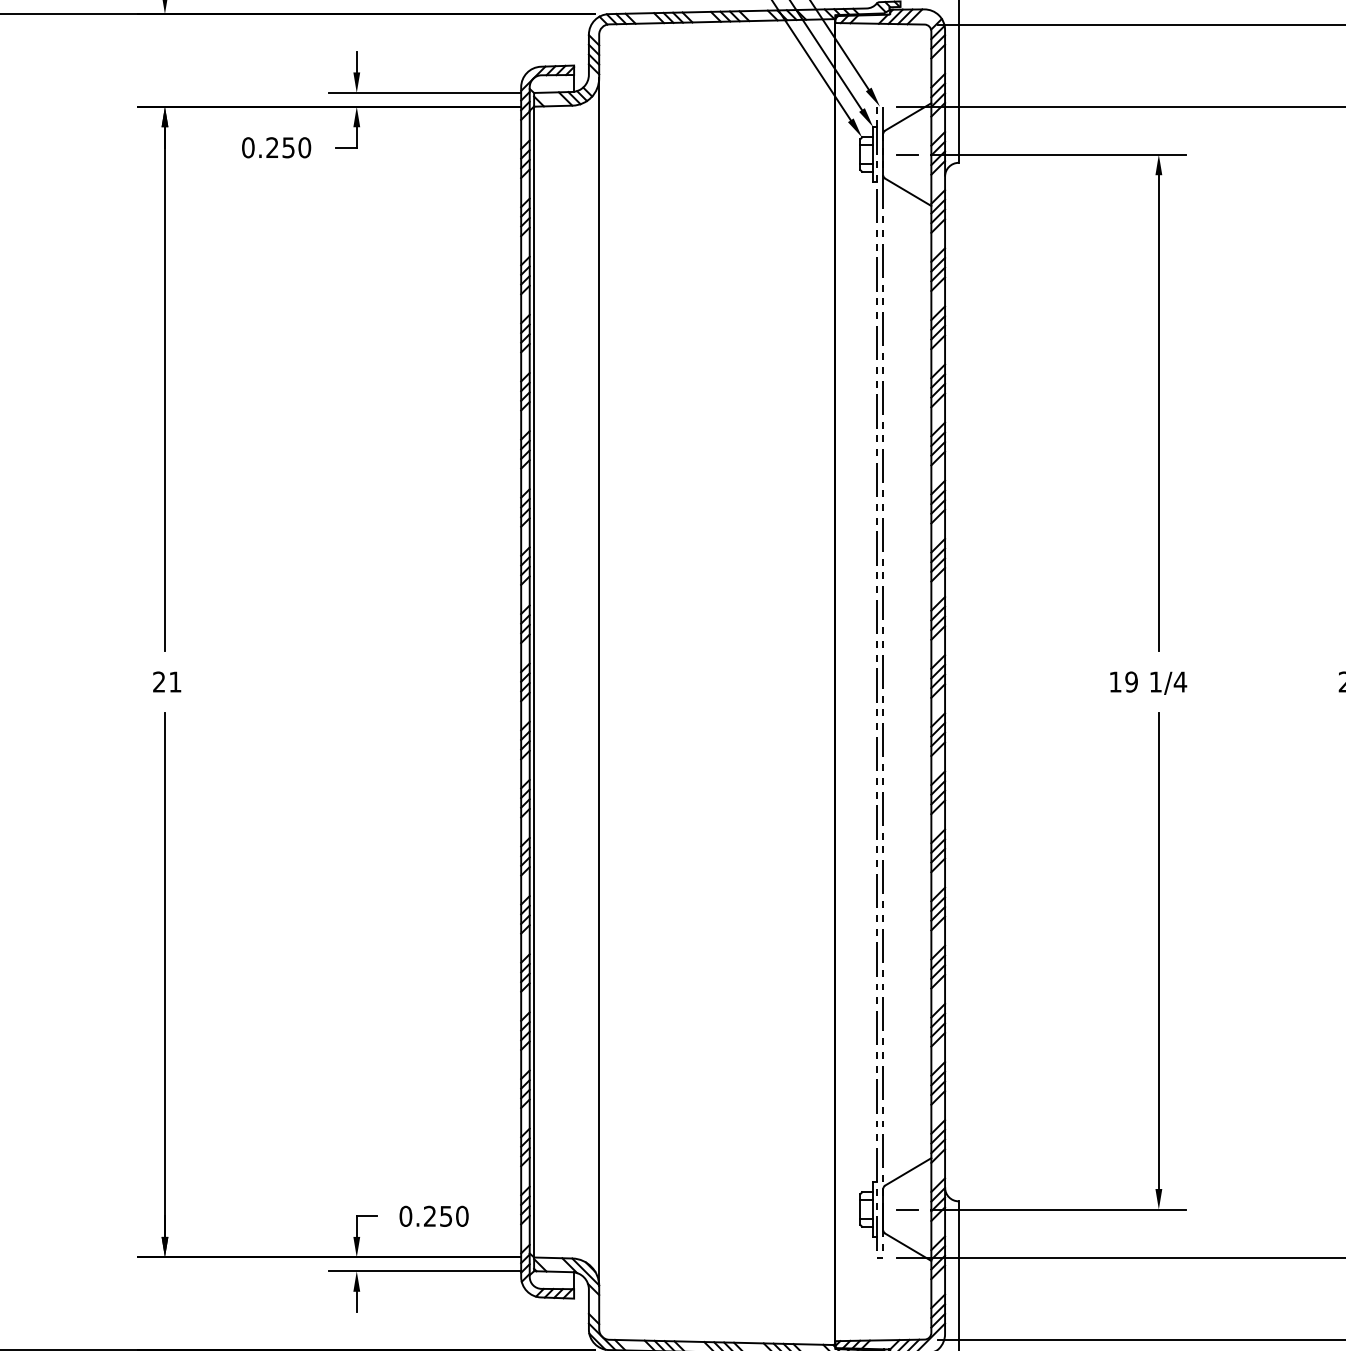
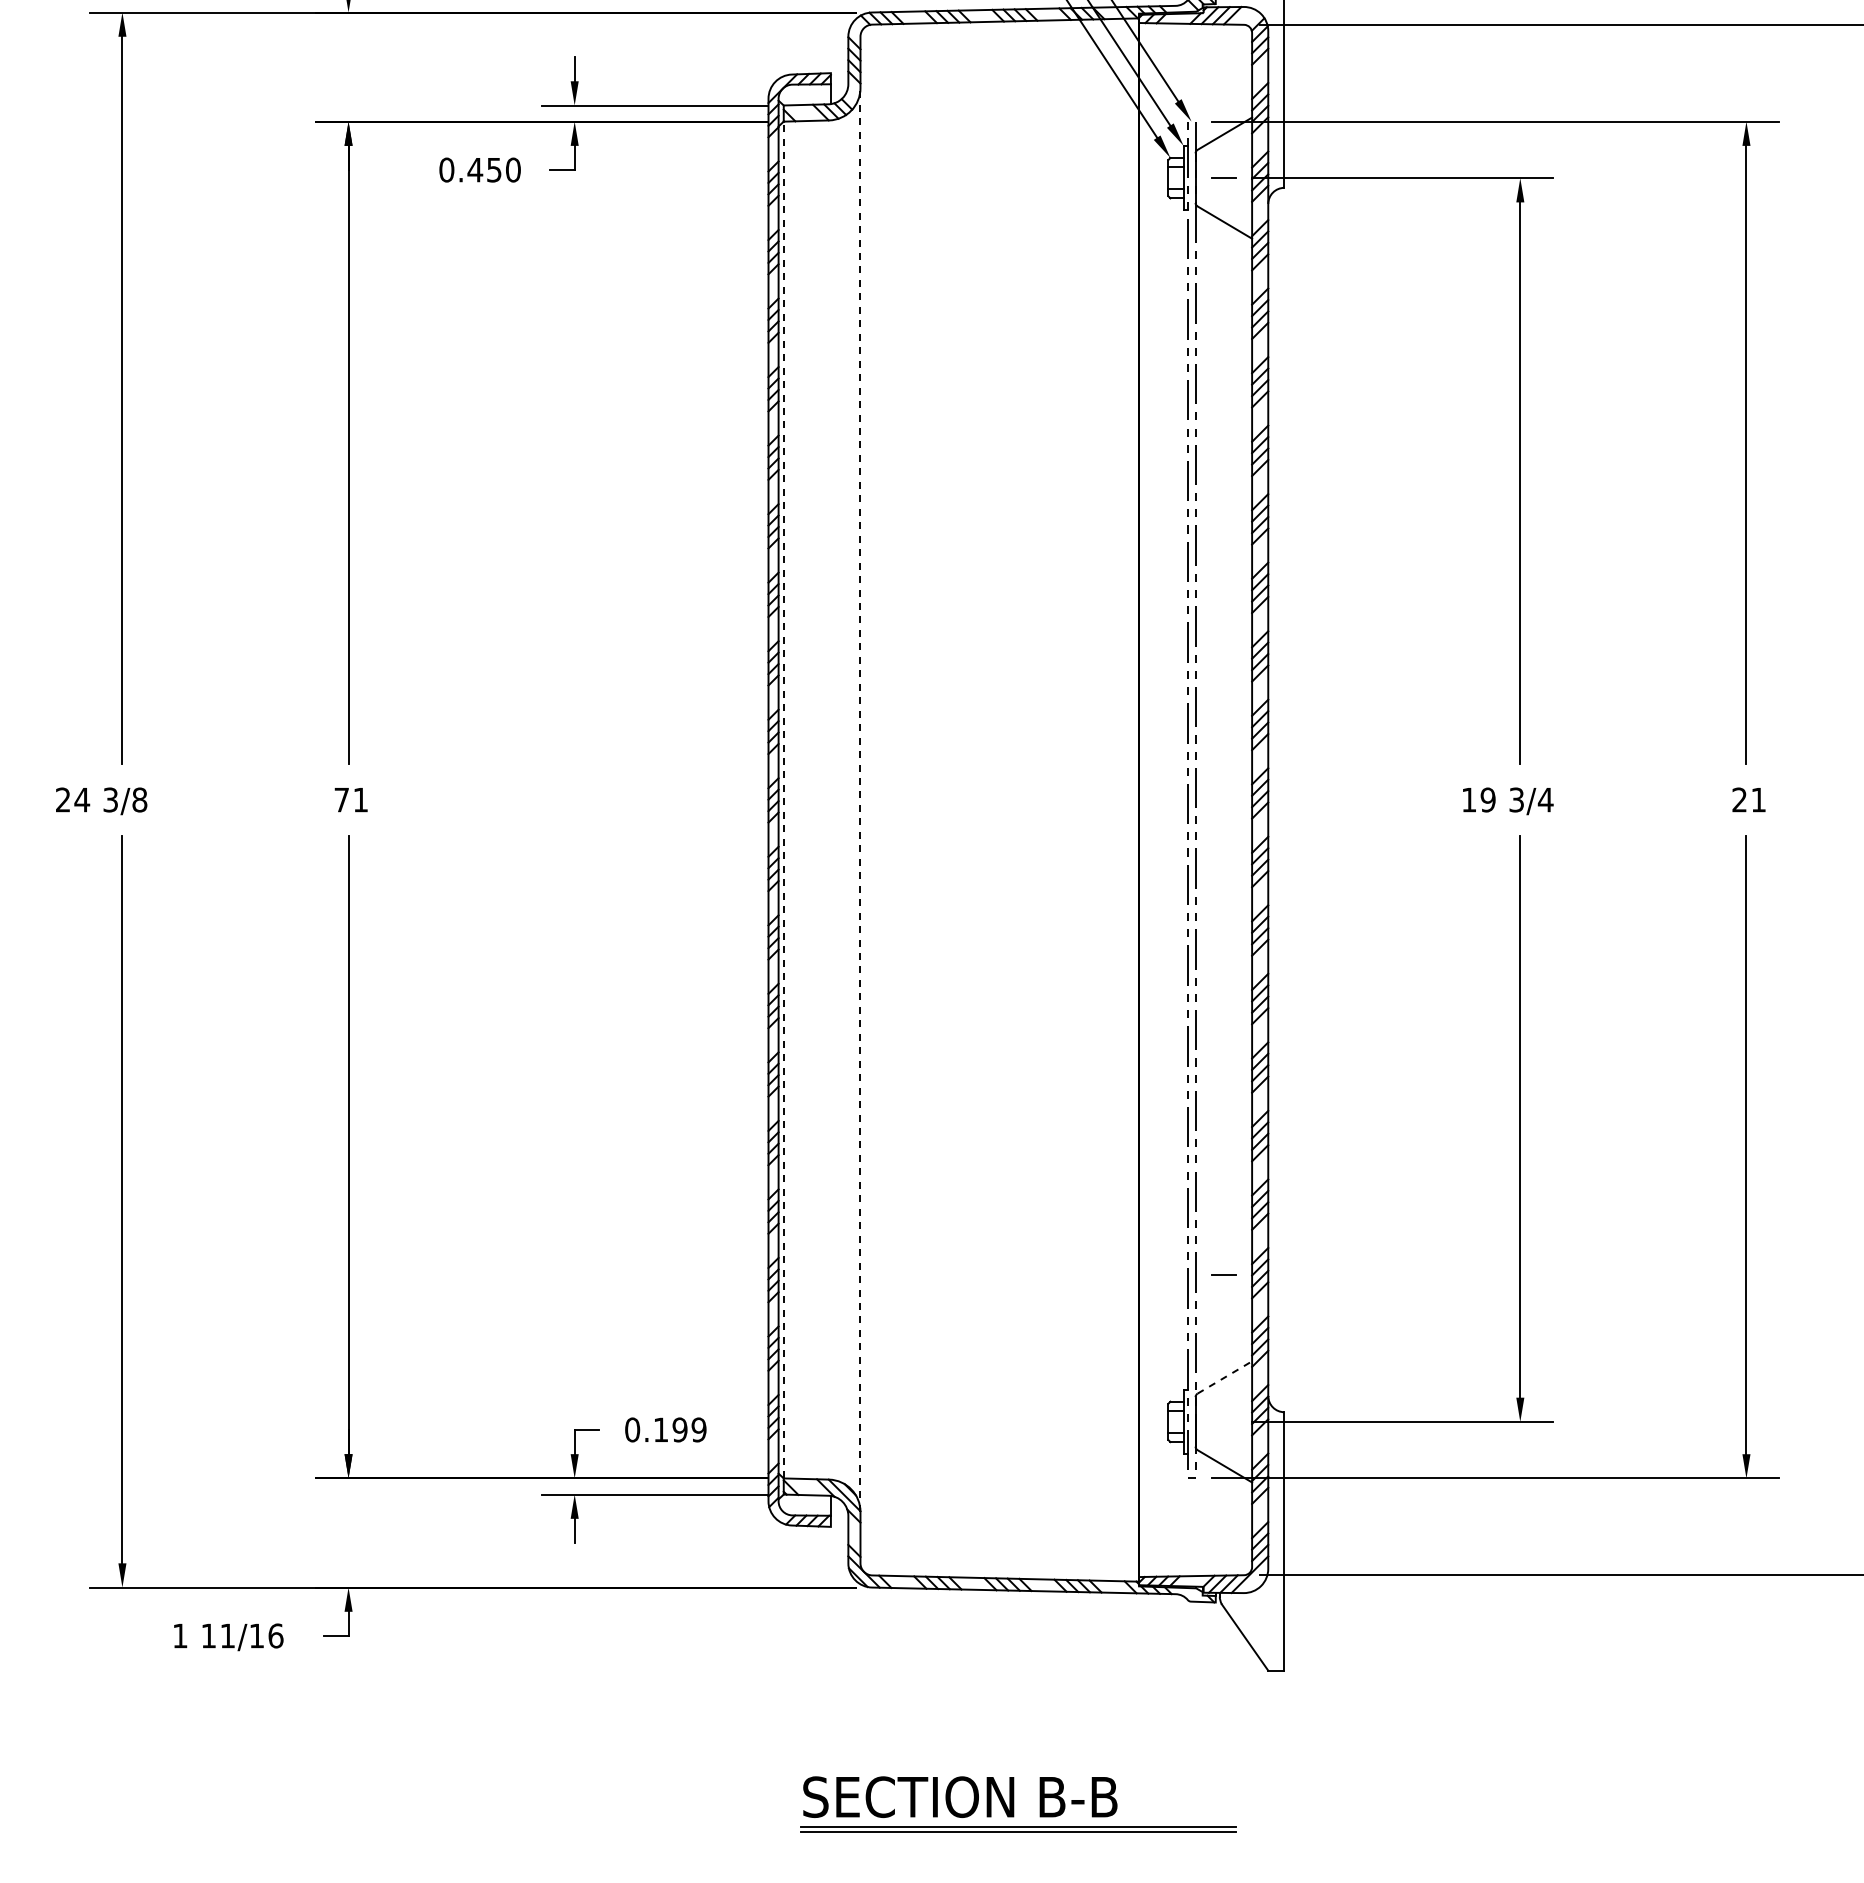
text: (272, 147) -> (475, 169), 0.250 -> 0.450
text: (158, 681) -> (341, 799), 21 -> 71
line: (533, 681) -> (783, 799), solid -> dashed
text: (1155, 681) -> (1516, 799), 1/4 -> 3/4
line: (599, 682) -> (860, 800), solid -> dashed
line: (907, 1171) -> (1224, 1377), solid -> dashed
line: (907, 1209) -> (1223, 1274), moved
text: (445, 1216) -> (679, 1429), 0.250 -> 0.199

